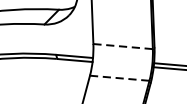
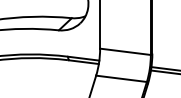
line: (123, 46) -> (125, 51), dashed -> solid
line: (119, 77) -> (121, 78), dashed -> solid

